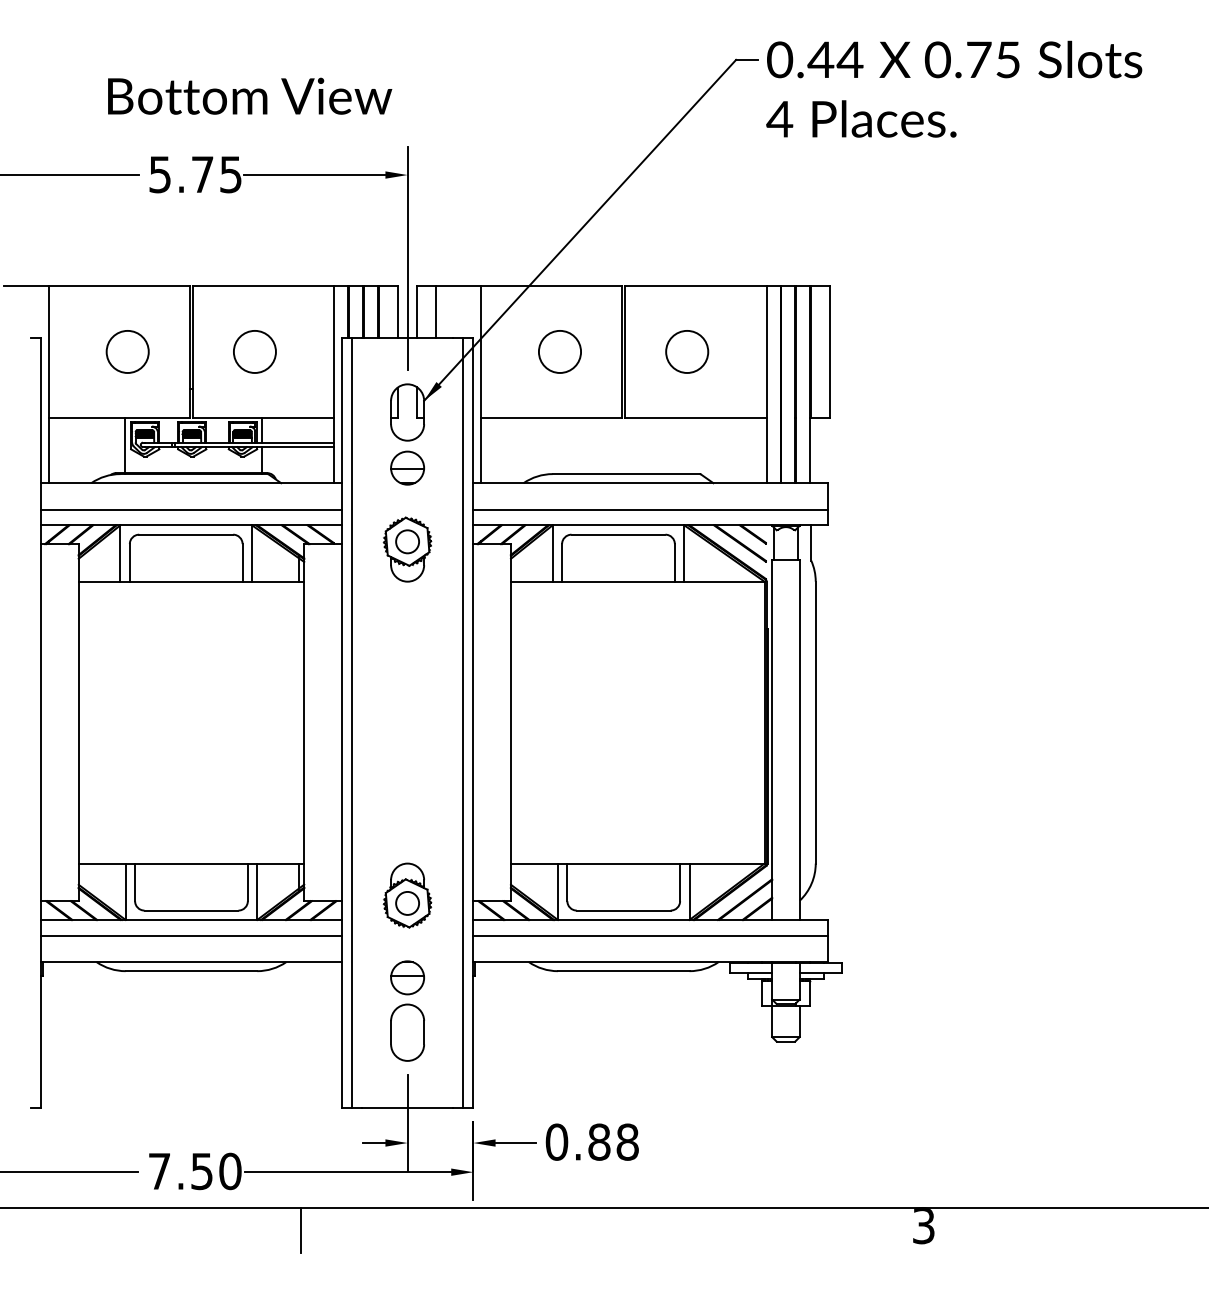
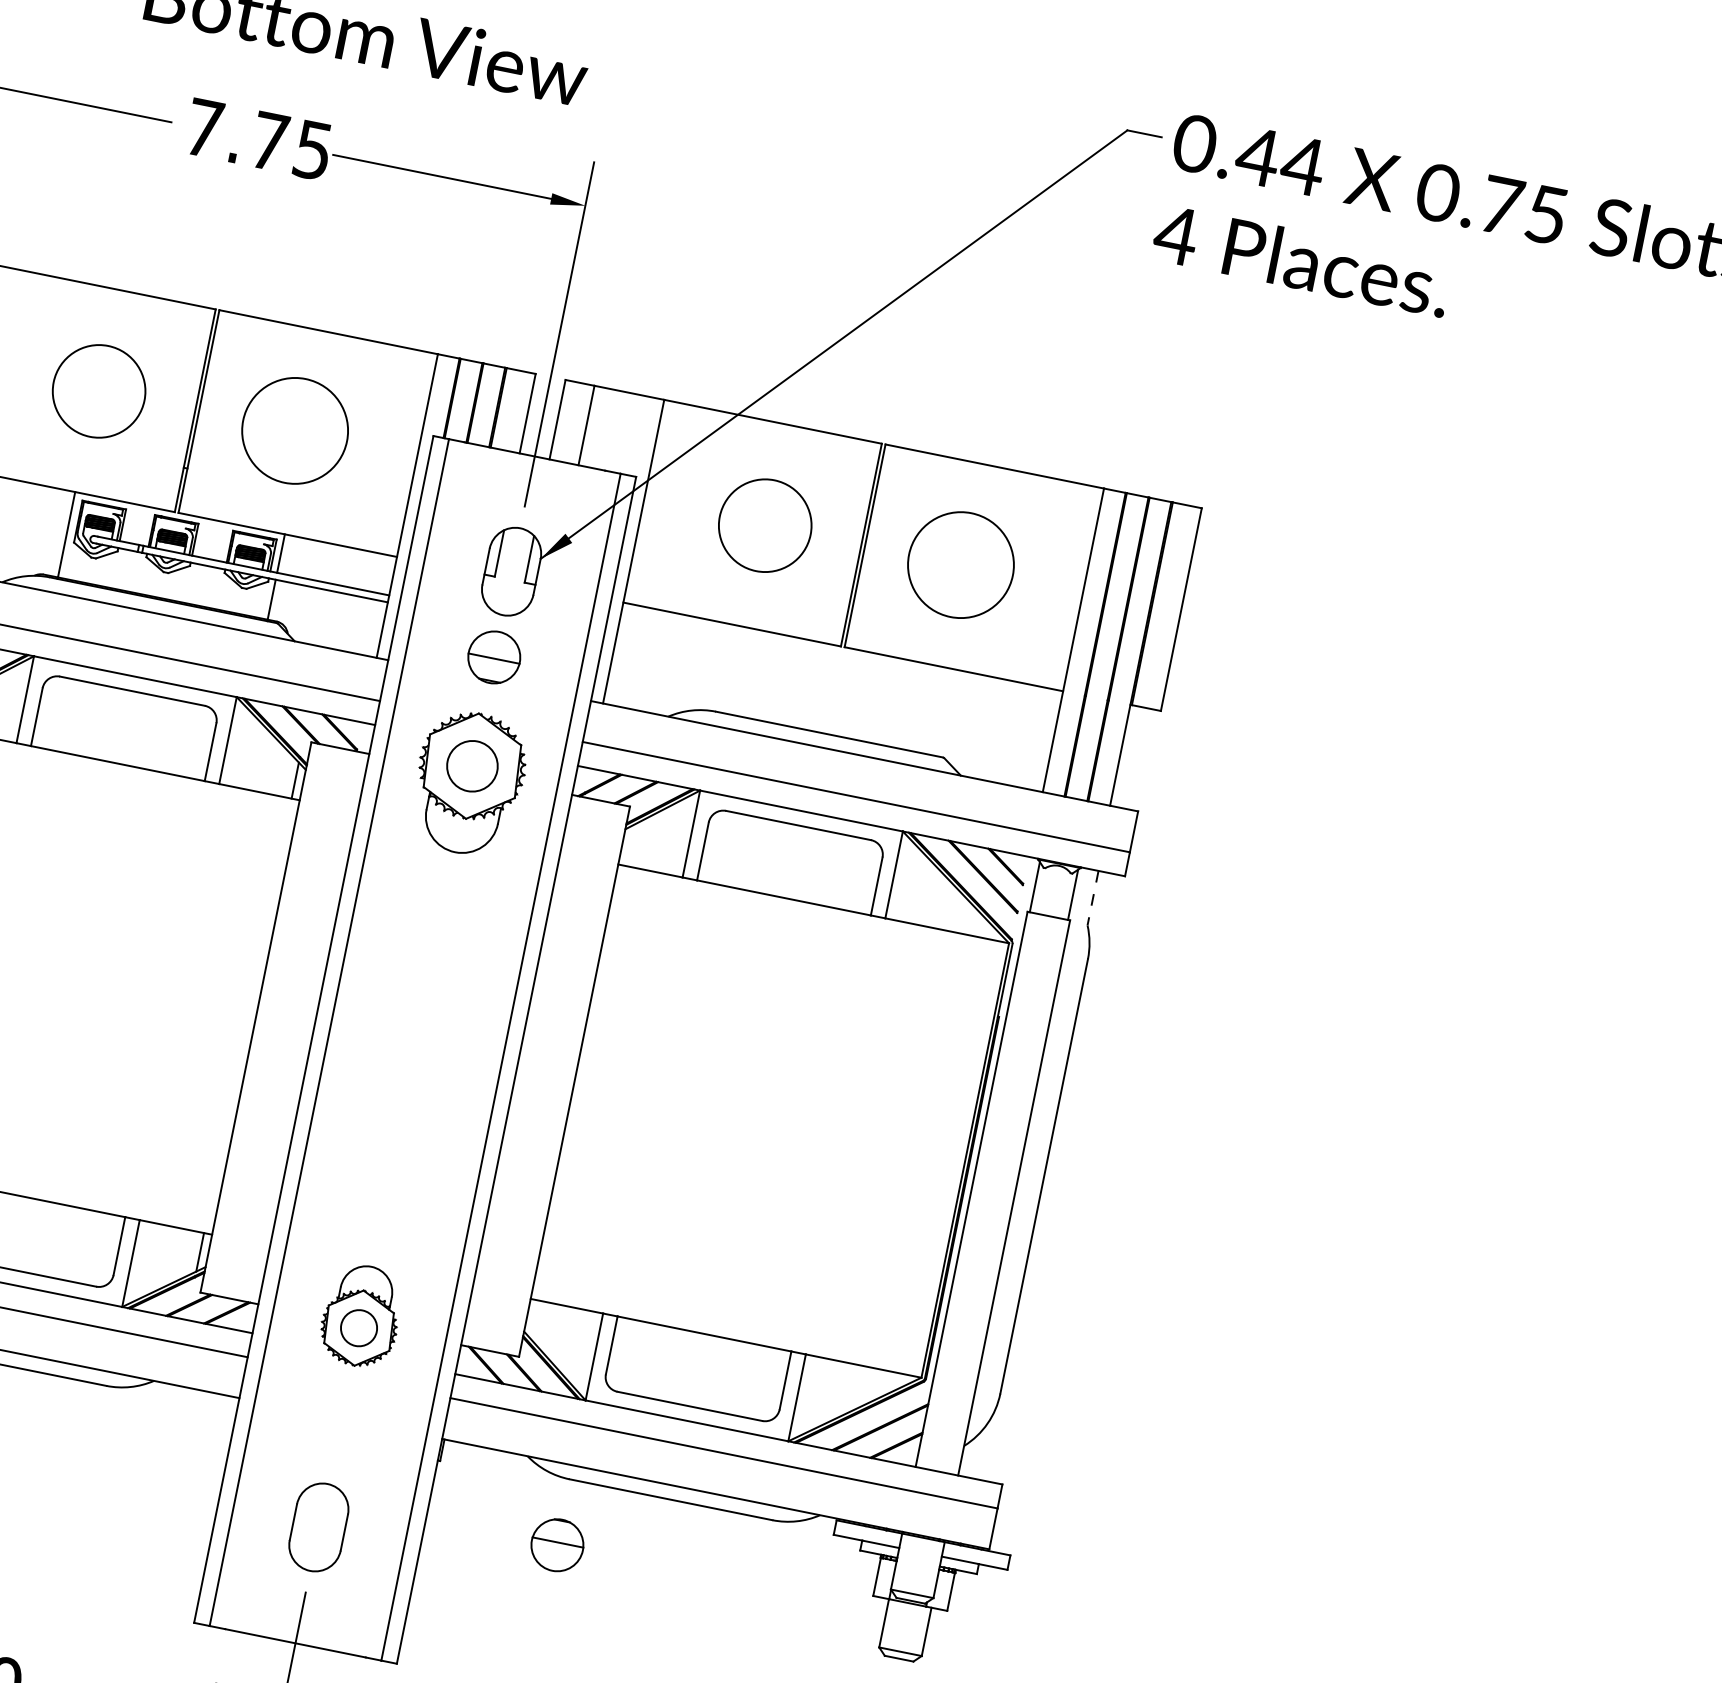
text: (159, 174) -> (203, 127), 5.75 -> 7.75
circle: (127, 351) -> (98, 390), size x1.4
circle: (254, 351) -> (294, 430), size x1.6
circle: (559, 351) -> (764, 524), size x1.4
circle: (687, 351) -> (961, 564), size x1.6
line: (811, 542) -> (1093, 897), solid -> dashed
part: (407, 549) -> (468, 782), size x1.4
part: (407, 977) -> (557, 1544), moved

